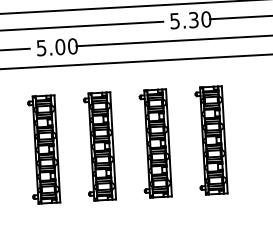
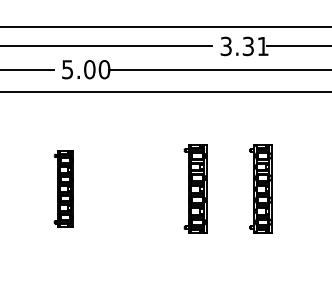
text: (190, 20) -> (244, 46), 5.30 -> 3.31
part: (210, 140) -> (260, 188), size x0.7
part: (155, 143) -> (195, 188), size x0.7
part: (99, 146) -> (129, 188), removed
part: (43, 149) -> (63, 188), size x0.6

